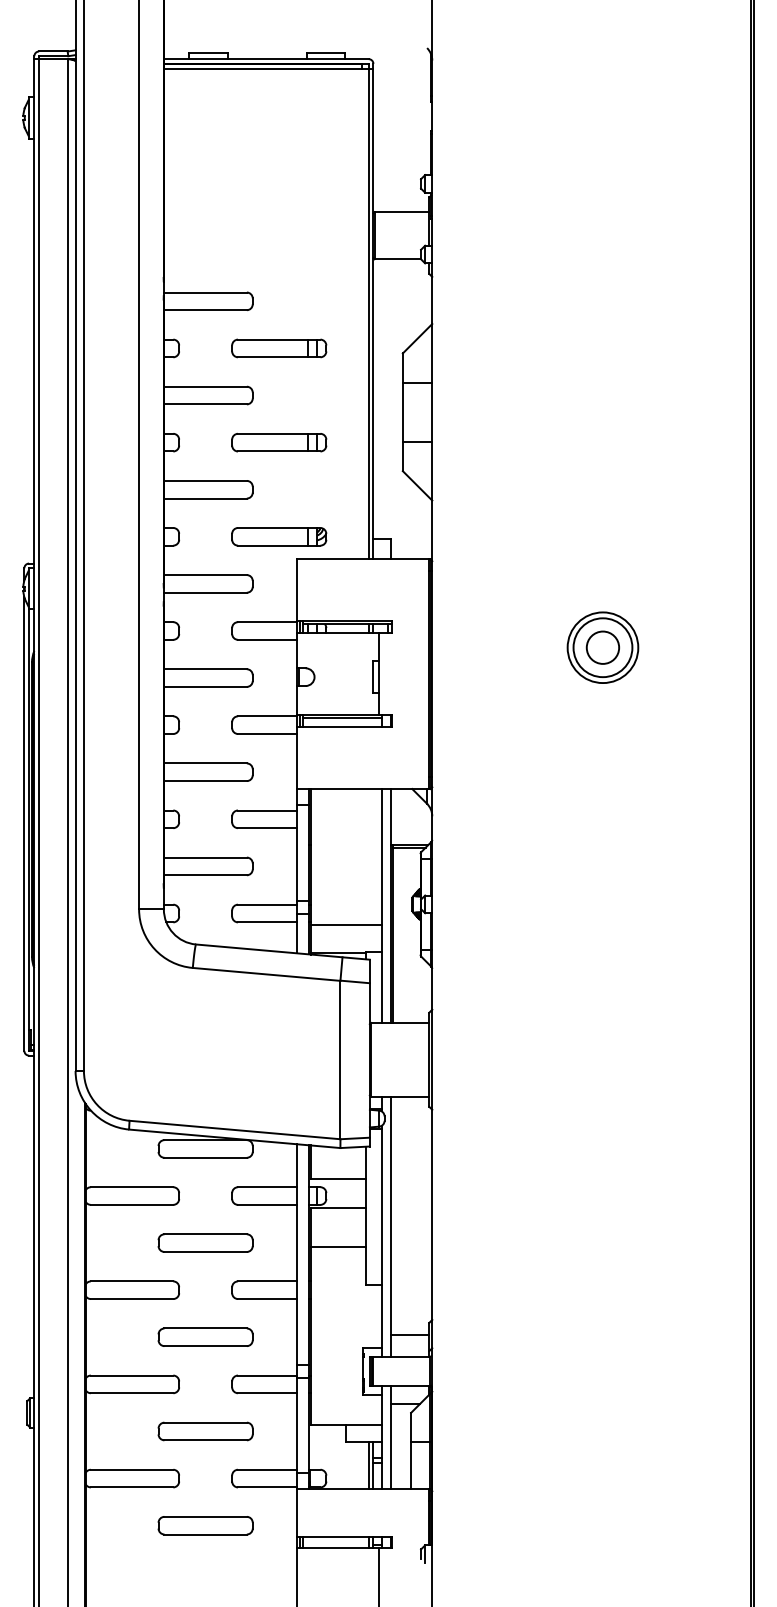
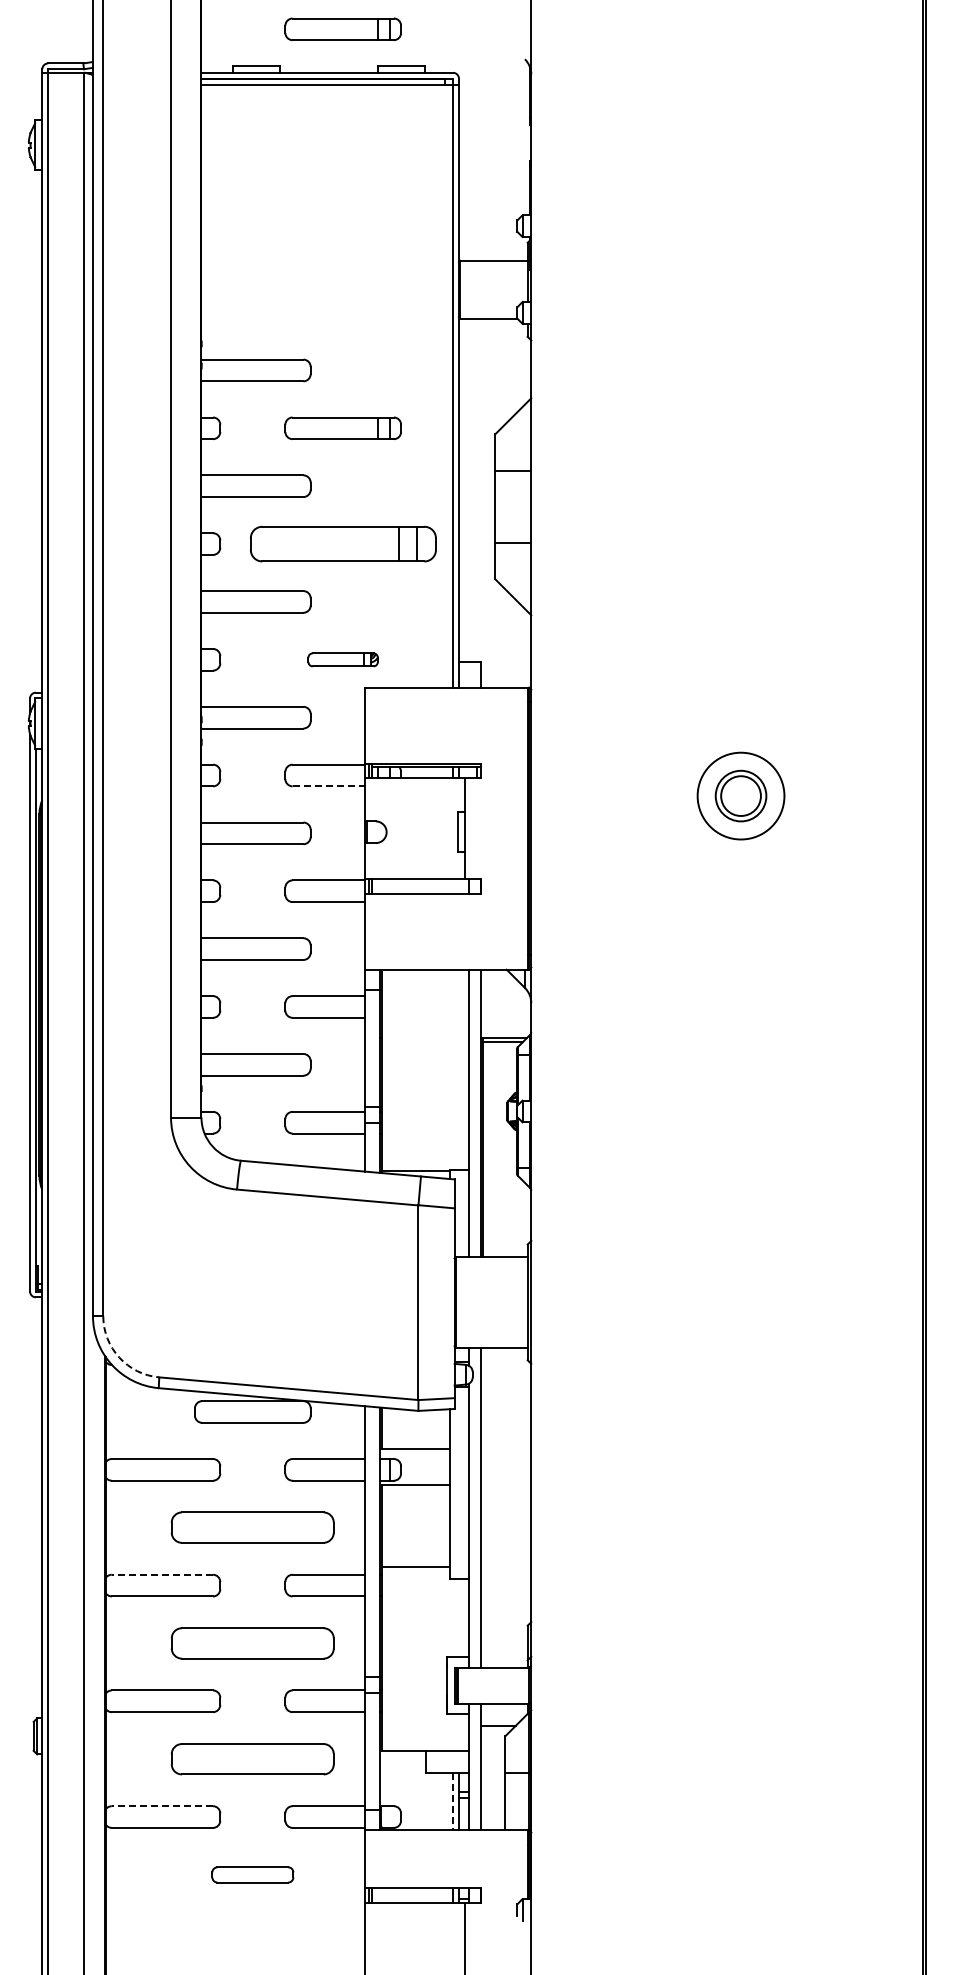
part: (278, 23) -> (342, 28), added
part: (278, 442) -> (342, 543), size x1.6
part: (278, 536) -> (342, 659), size x0.6
line: (268, 639) -> (329, 786), solid -> dashed
circle: (602, 647) -> (740, 795), size x0.7
line: (342, 718) -> (420, 882), removed
line: (346, 925) -> (425, 1137), removed
arc: (97, 1104) -> (119, 1357), solid -> dashed
part: (205, 1242) -> (252, 1527), size x1.4
line: (338, 1247) -> (415, 1566), moved
line: (132, 1281) -> (162, 1574), solid -> dashed
line: (409, 1334) -> (503, 1640), removed
part: (205, 1337) -> (252, 1643), size x1.4
part: (205, 1430) -> (252, 1758), size x1.4
line: (368, 1465) -> (453, 1801), solid -> dashed
line: (132, 1470) -> (162, 1806), solid -> dashed
part: (205, 1525) -> (252, 1874), size x0.7

